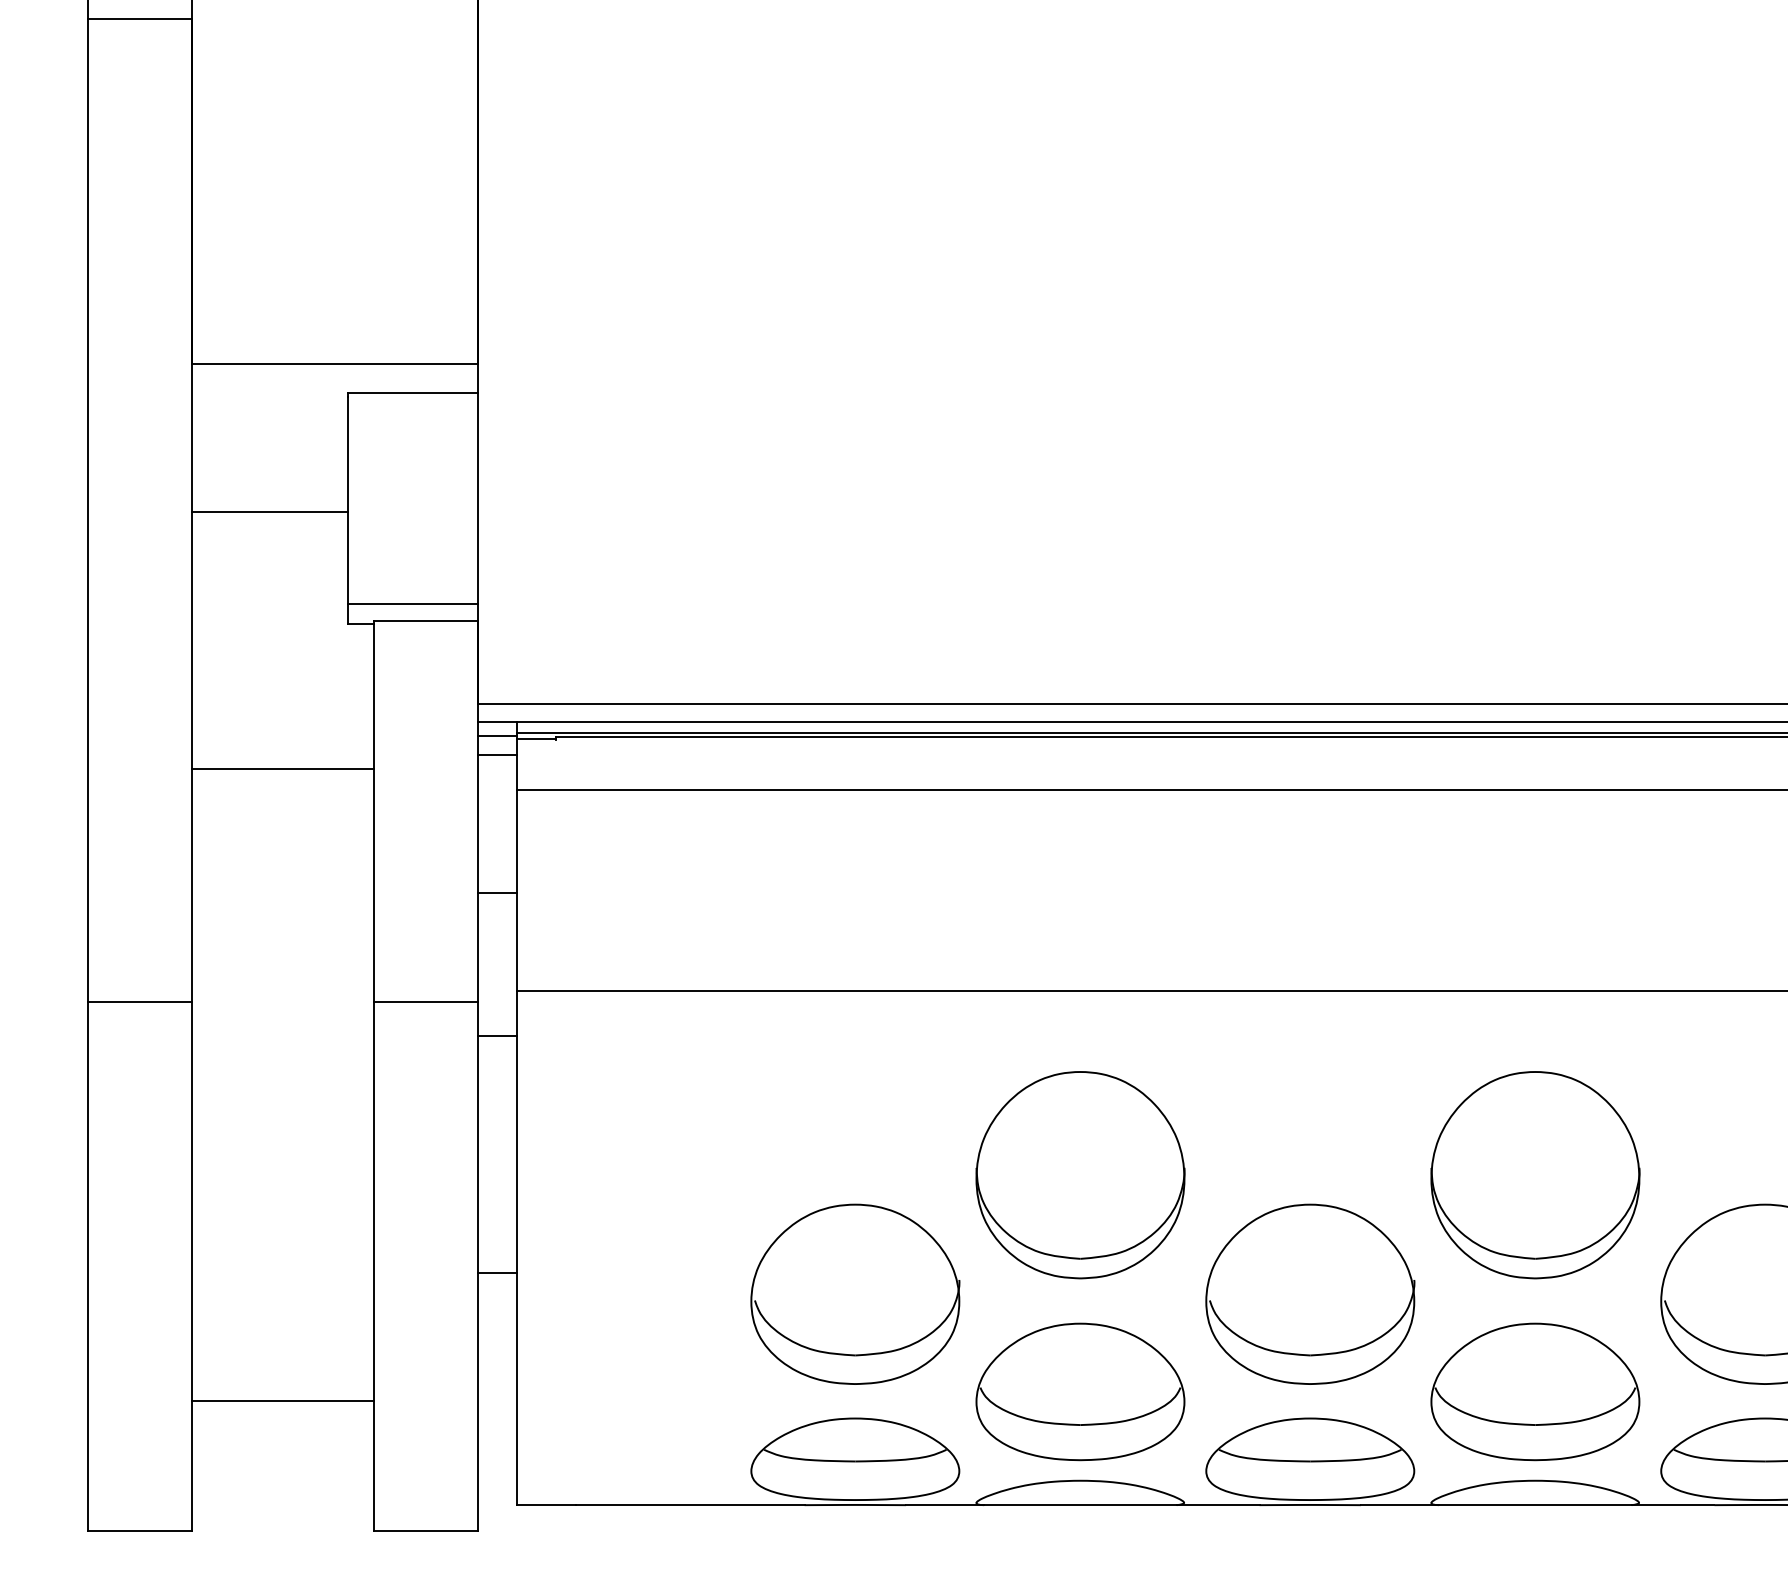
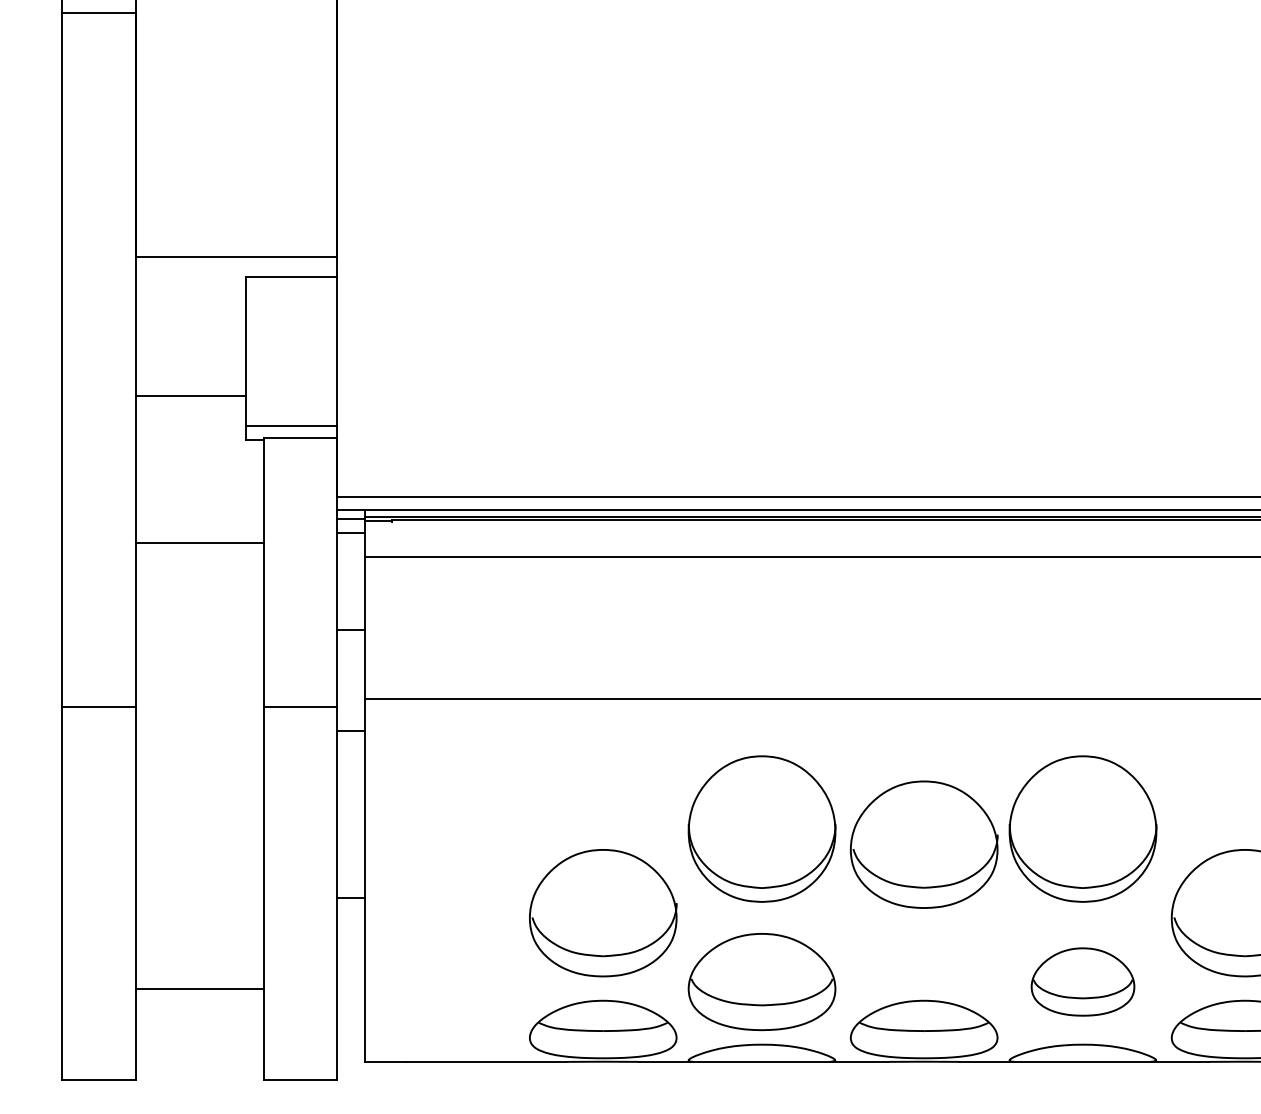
line: (270, 511) -> (190, 396), moved
part: (1310, 1293) -> (924, 844), moved
part: (1535, 1391) -> (1083, 981), size x0.7

